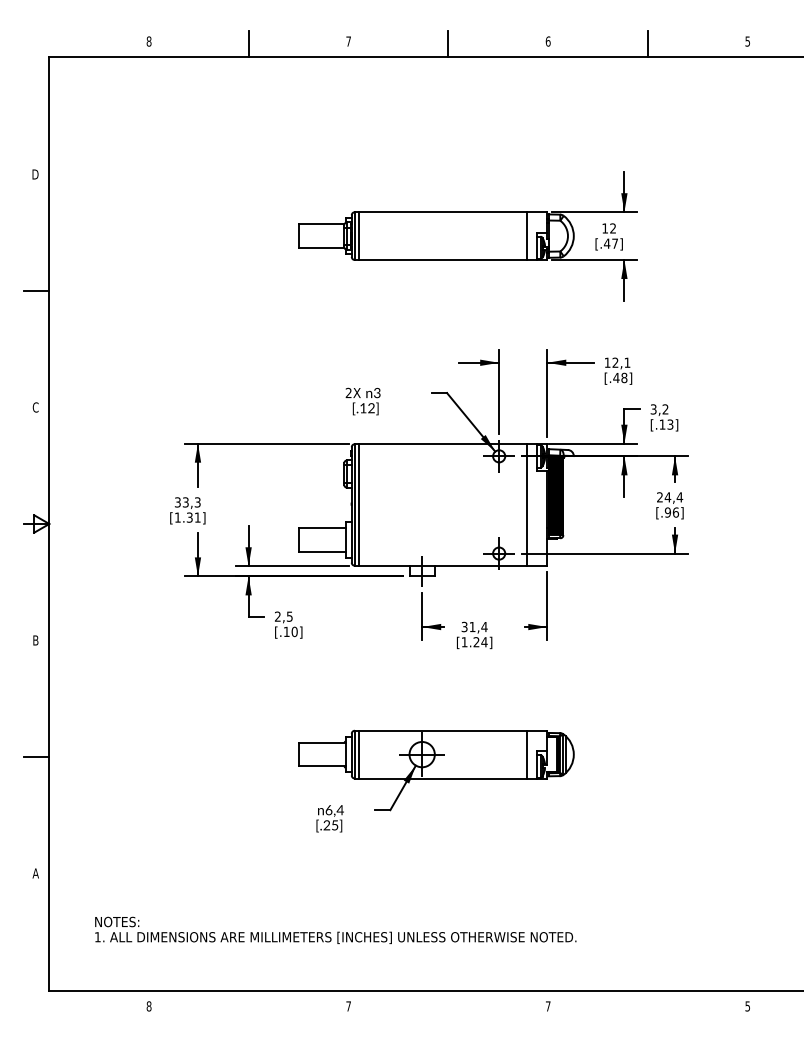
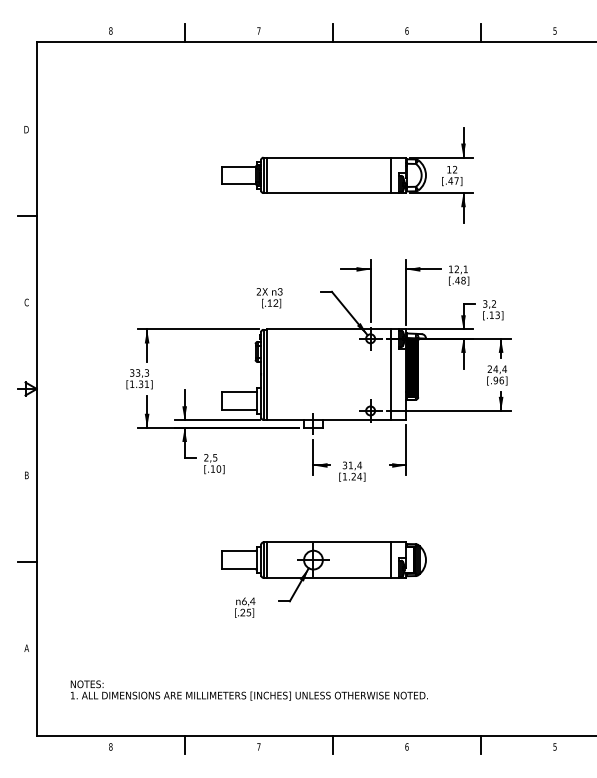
line: (248, 1003) -> (184, 744), added
line: (448, 1003) -> (333, 744), added
line: (648, 1003) -> (481, 744), added
text: (547, 1006) -> (406, 747), 7 -> 6

